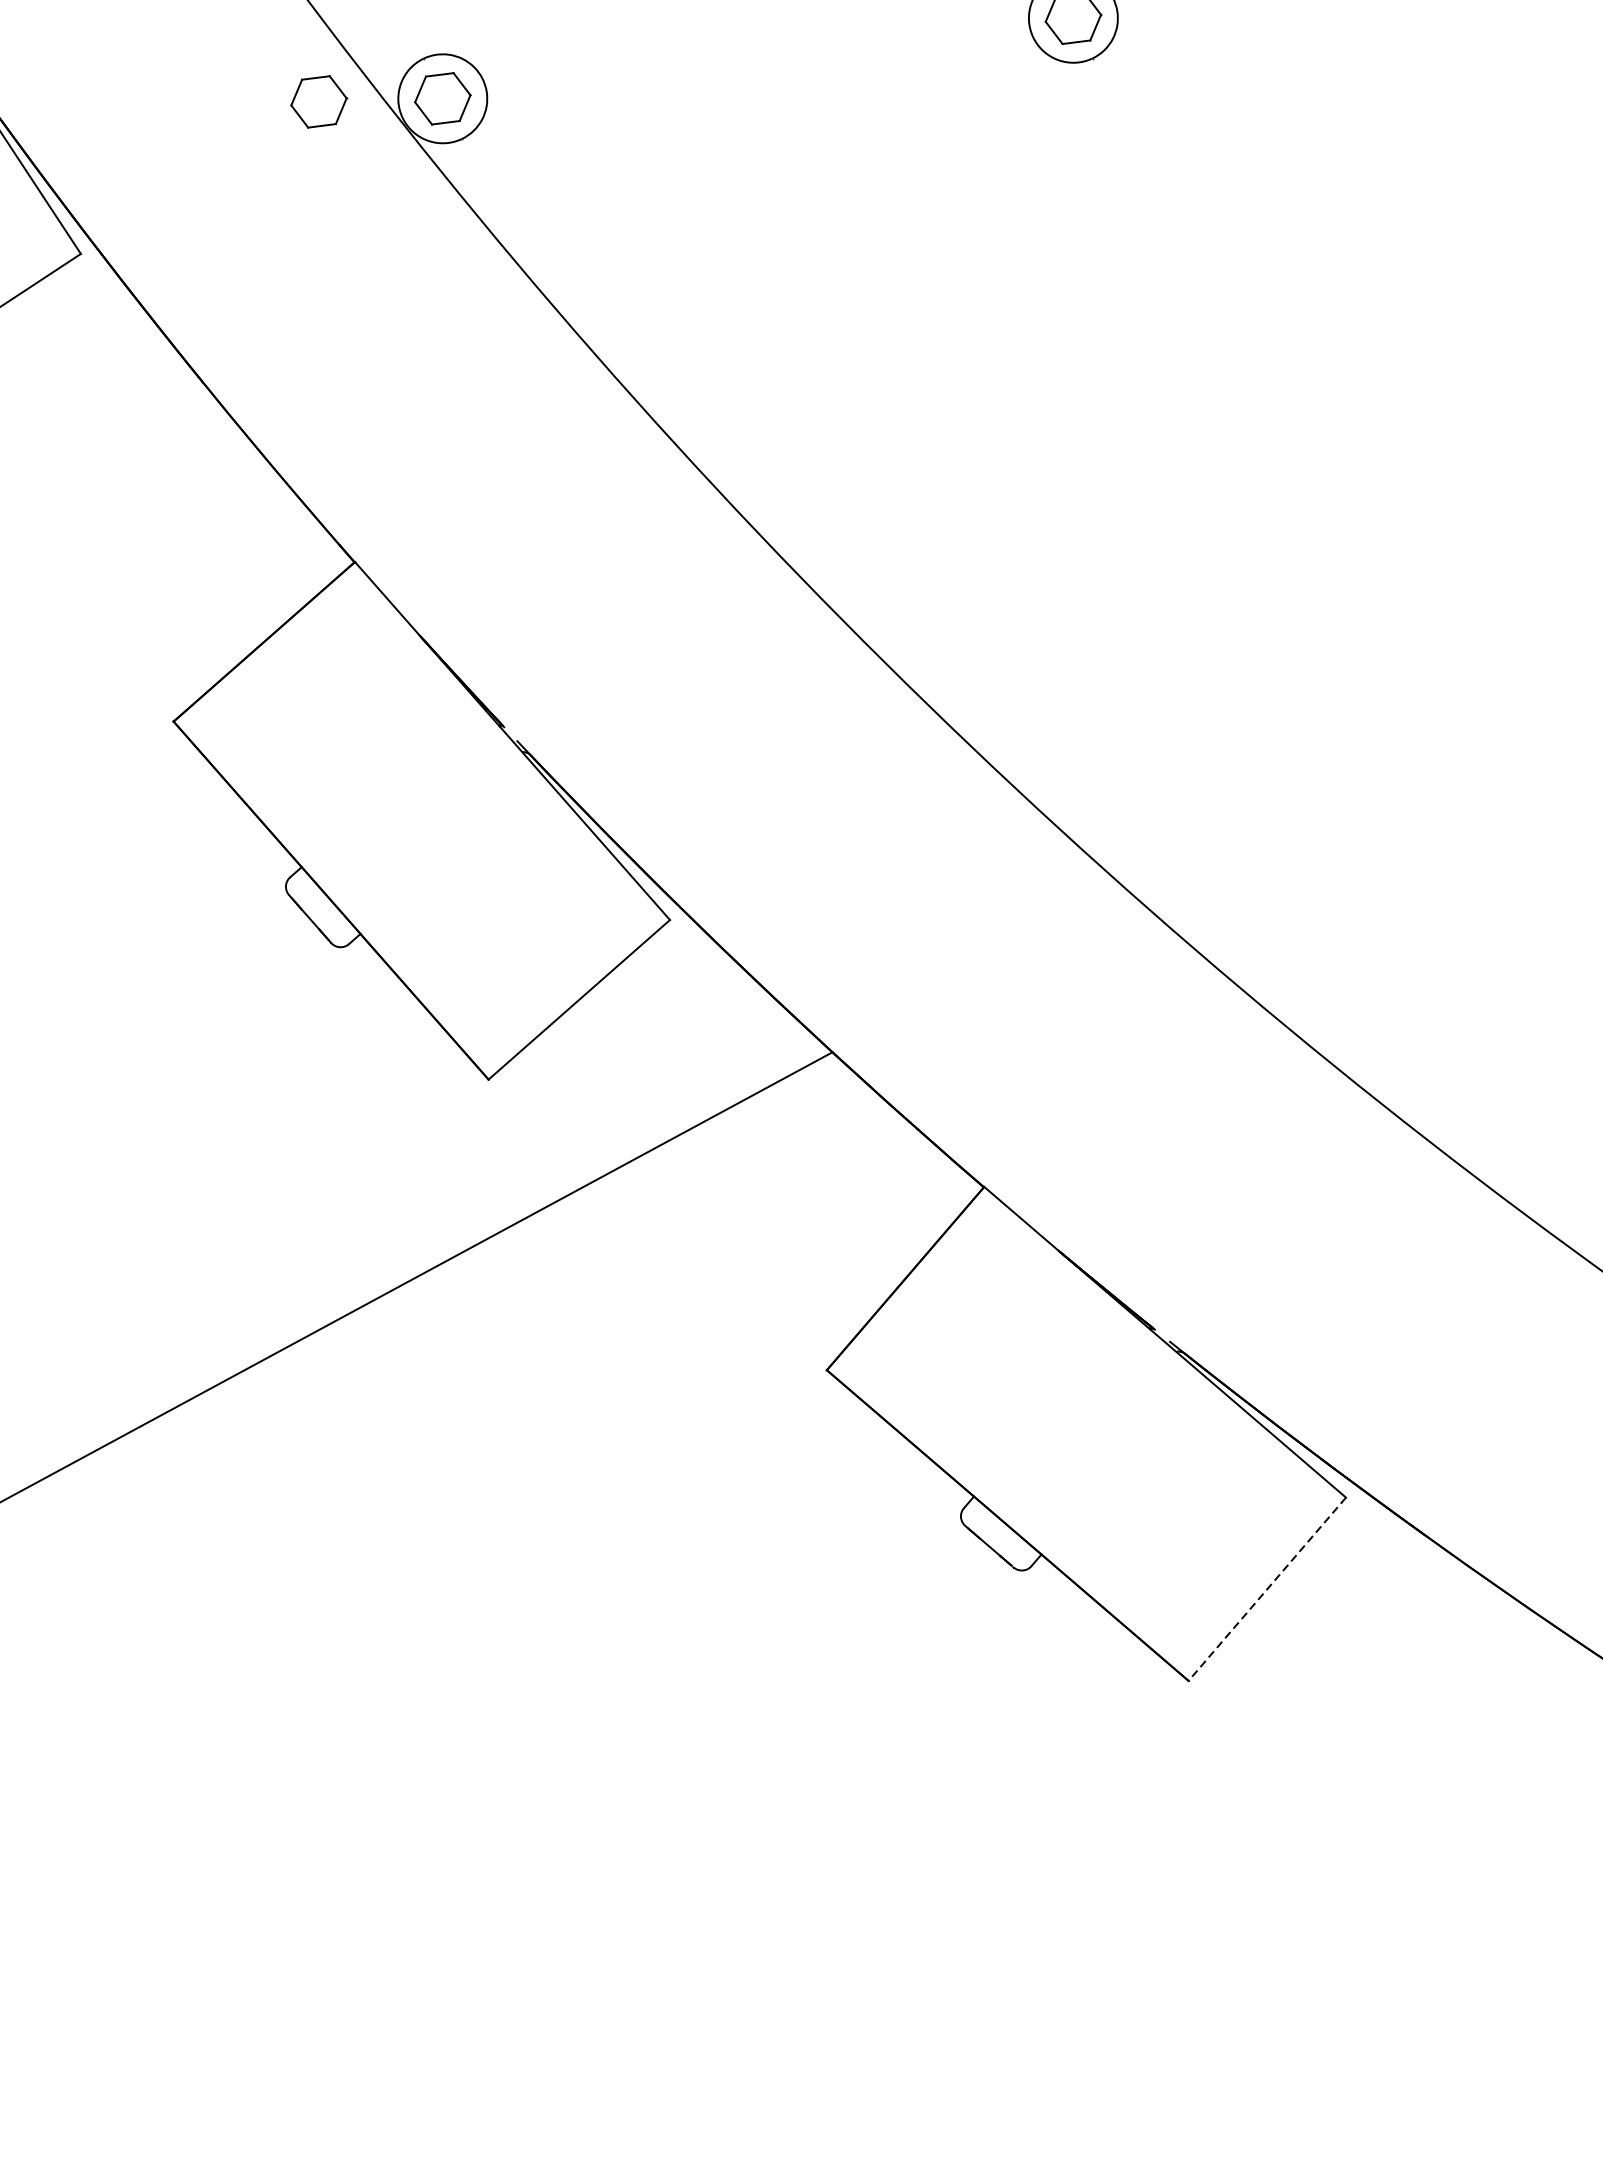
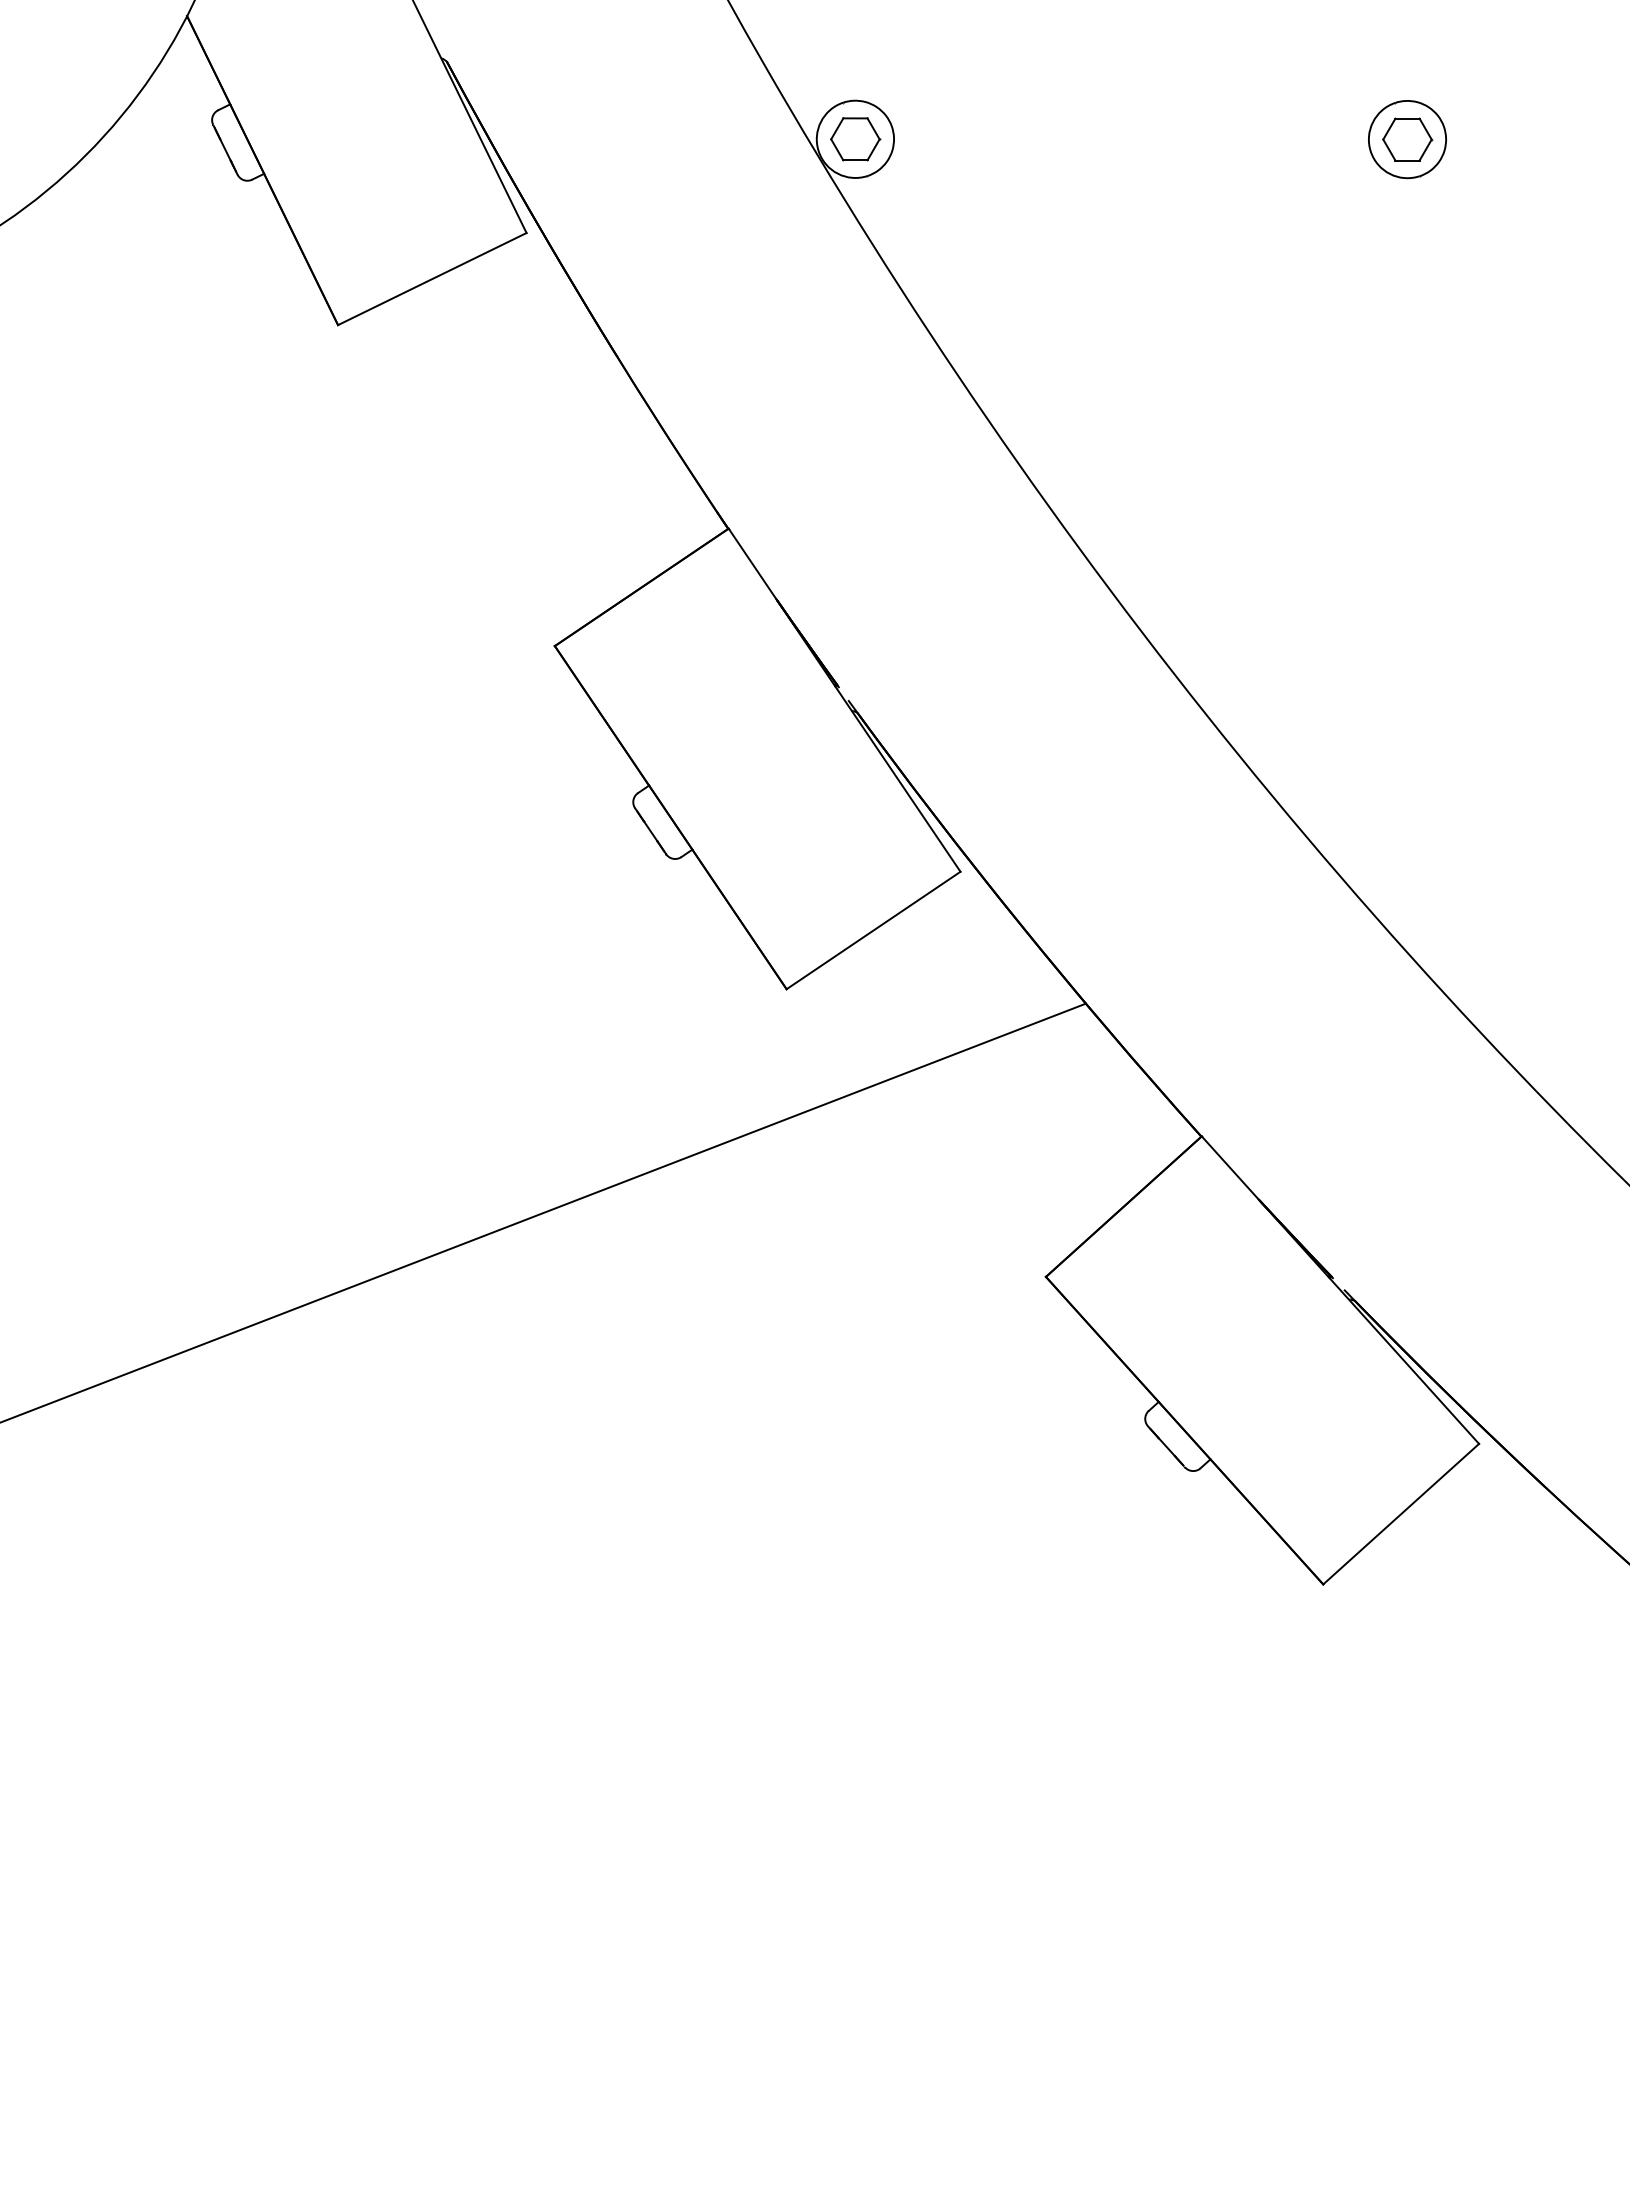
part: (319, 102) -> (748, 128), removed
line: (1267, 1589) -> (1401, 1514), dashed -> solid

